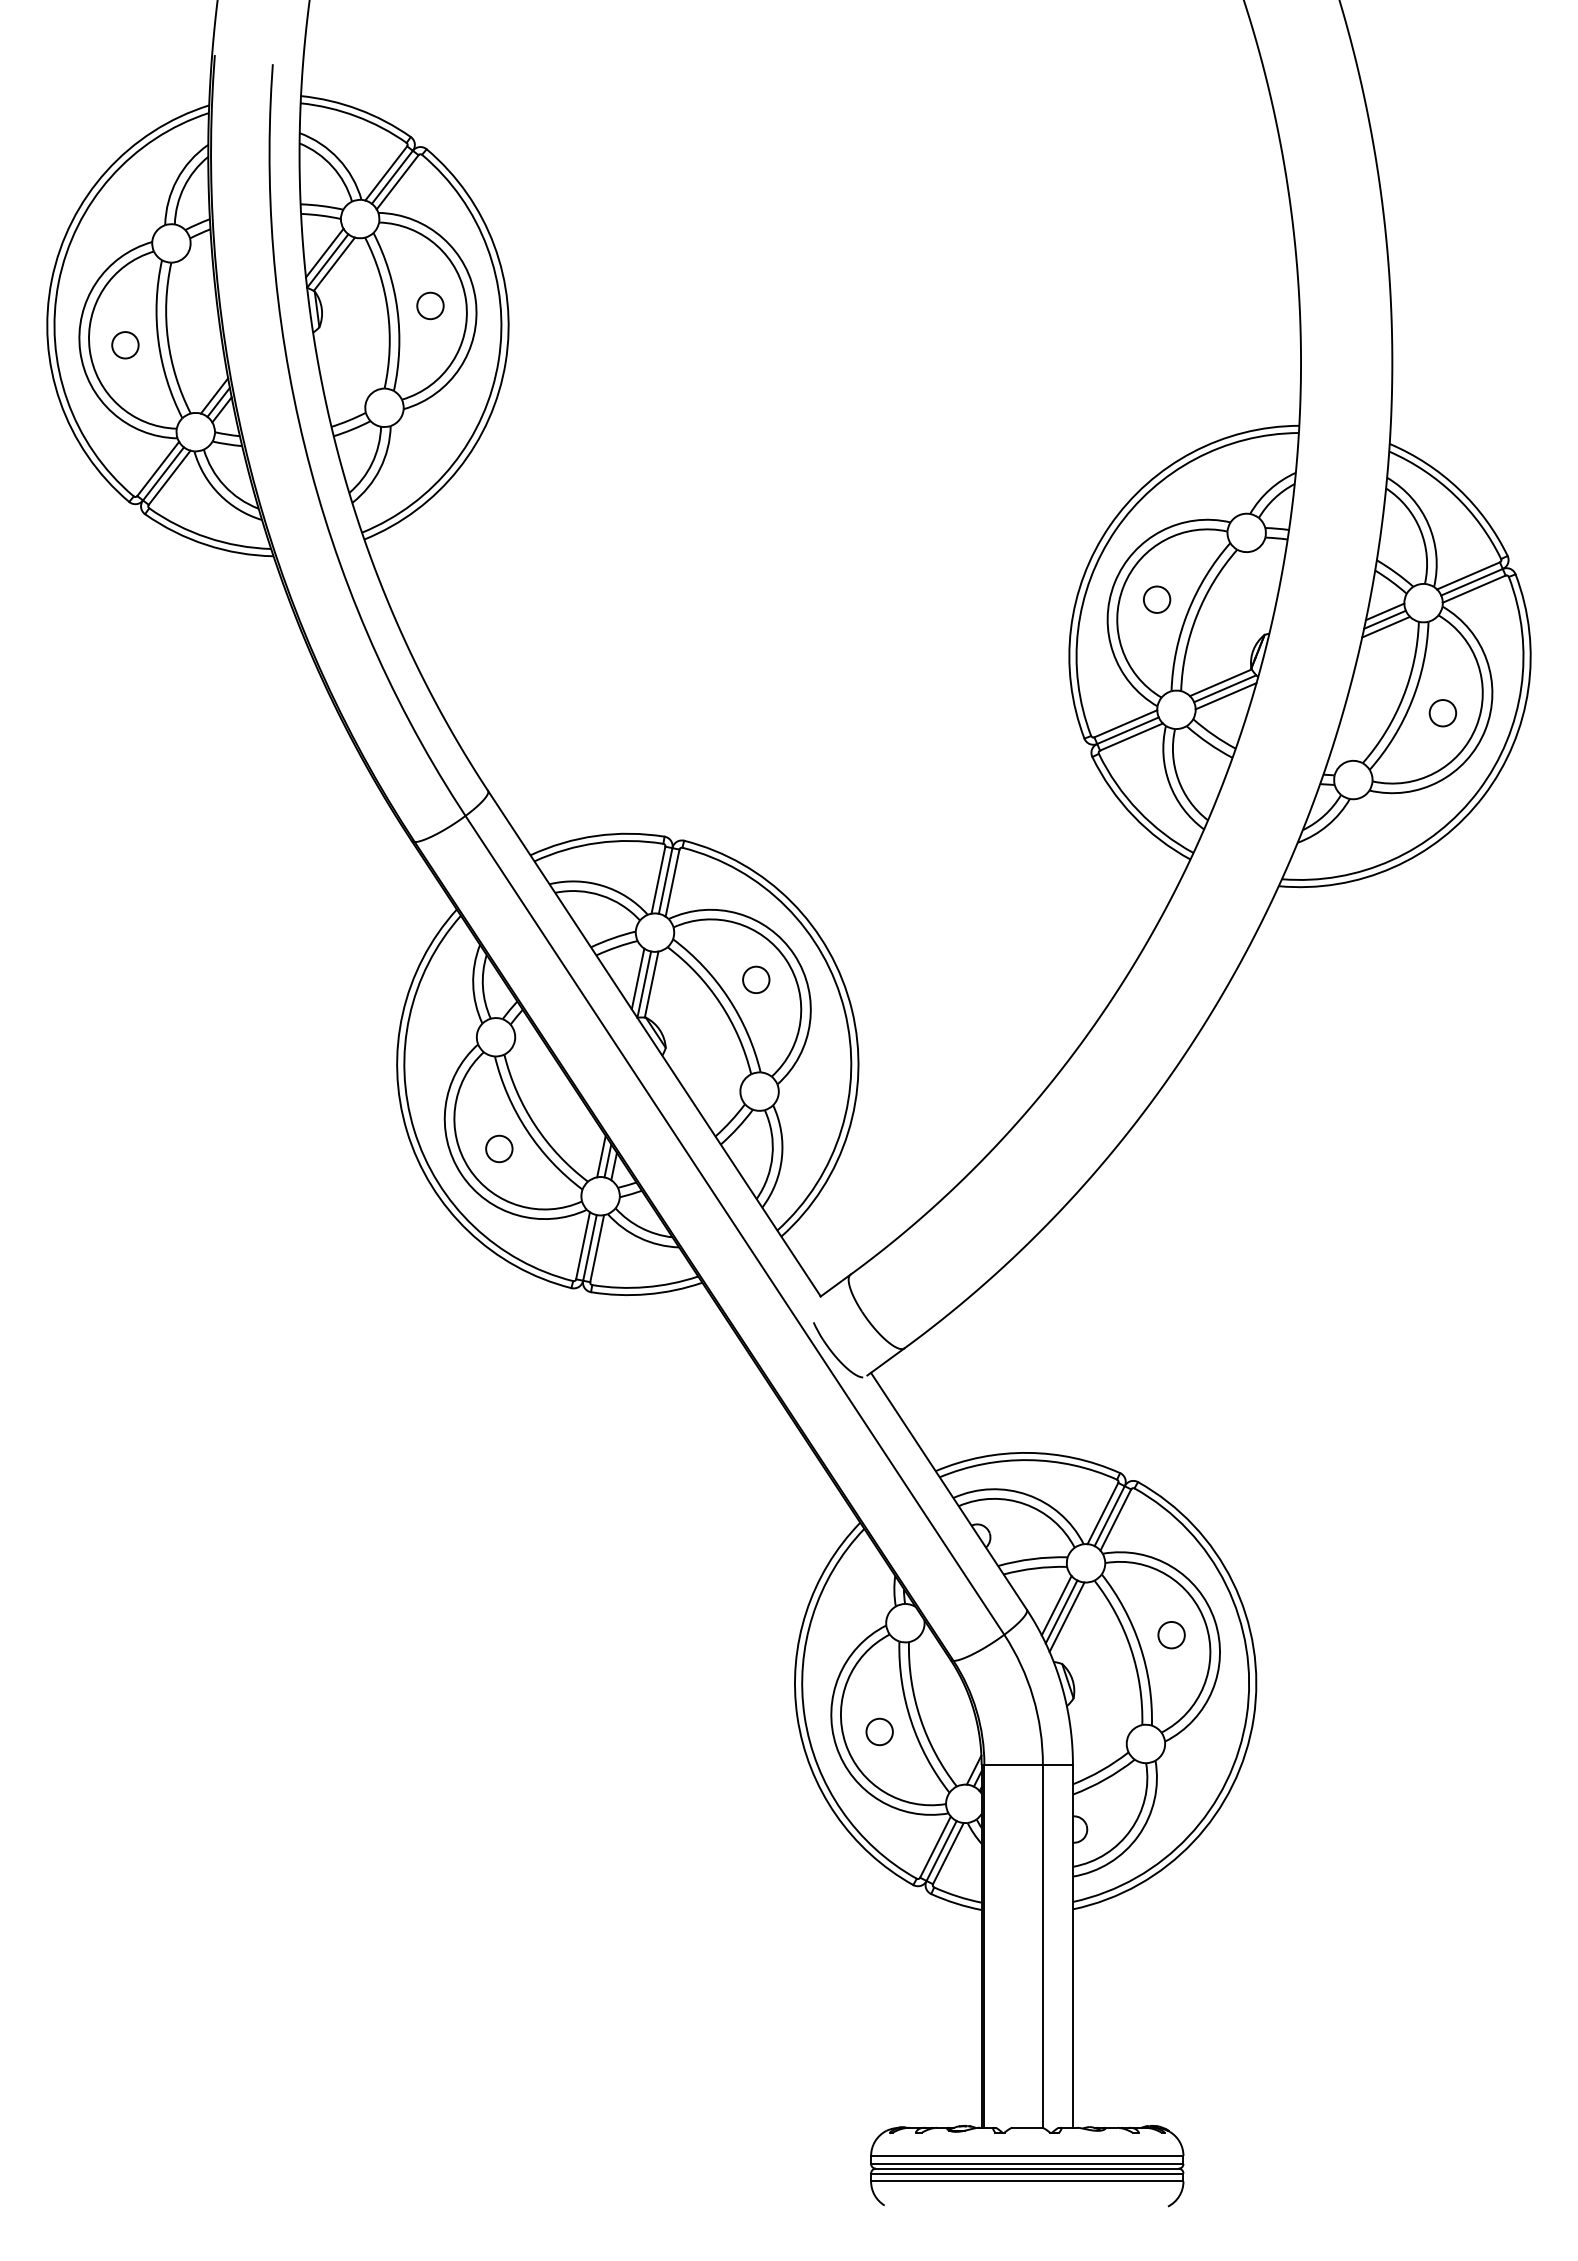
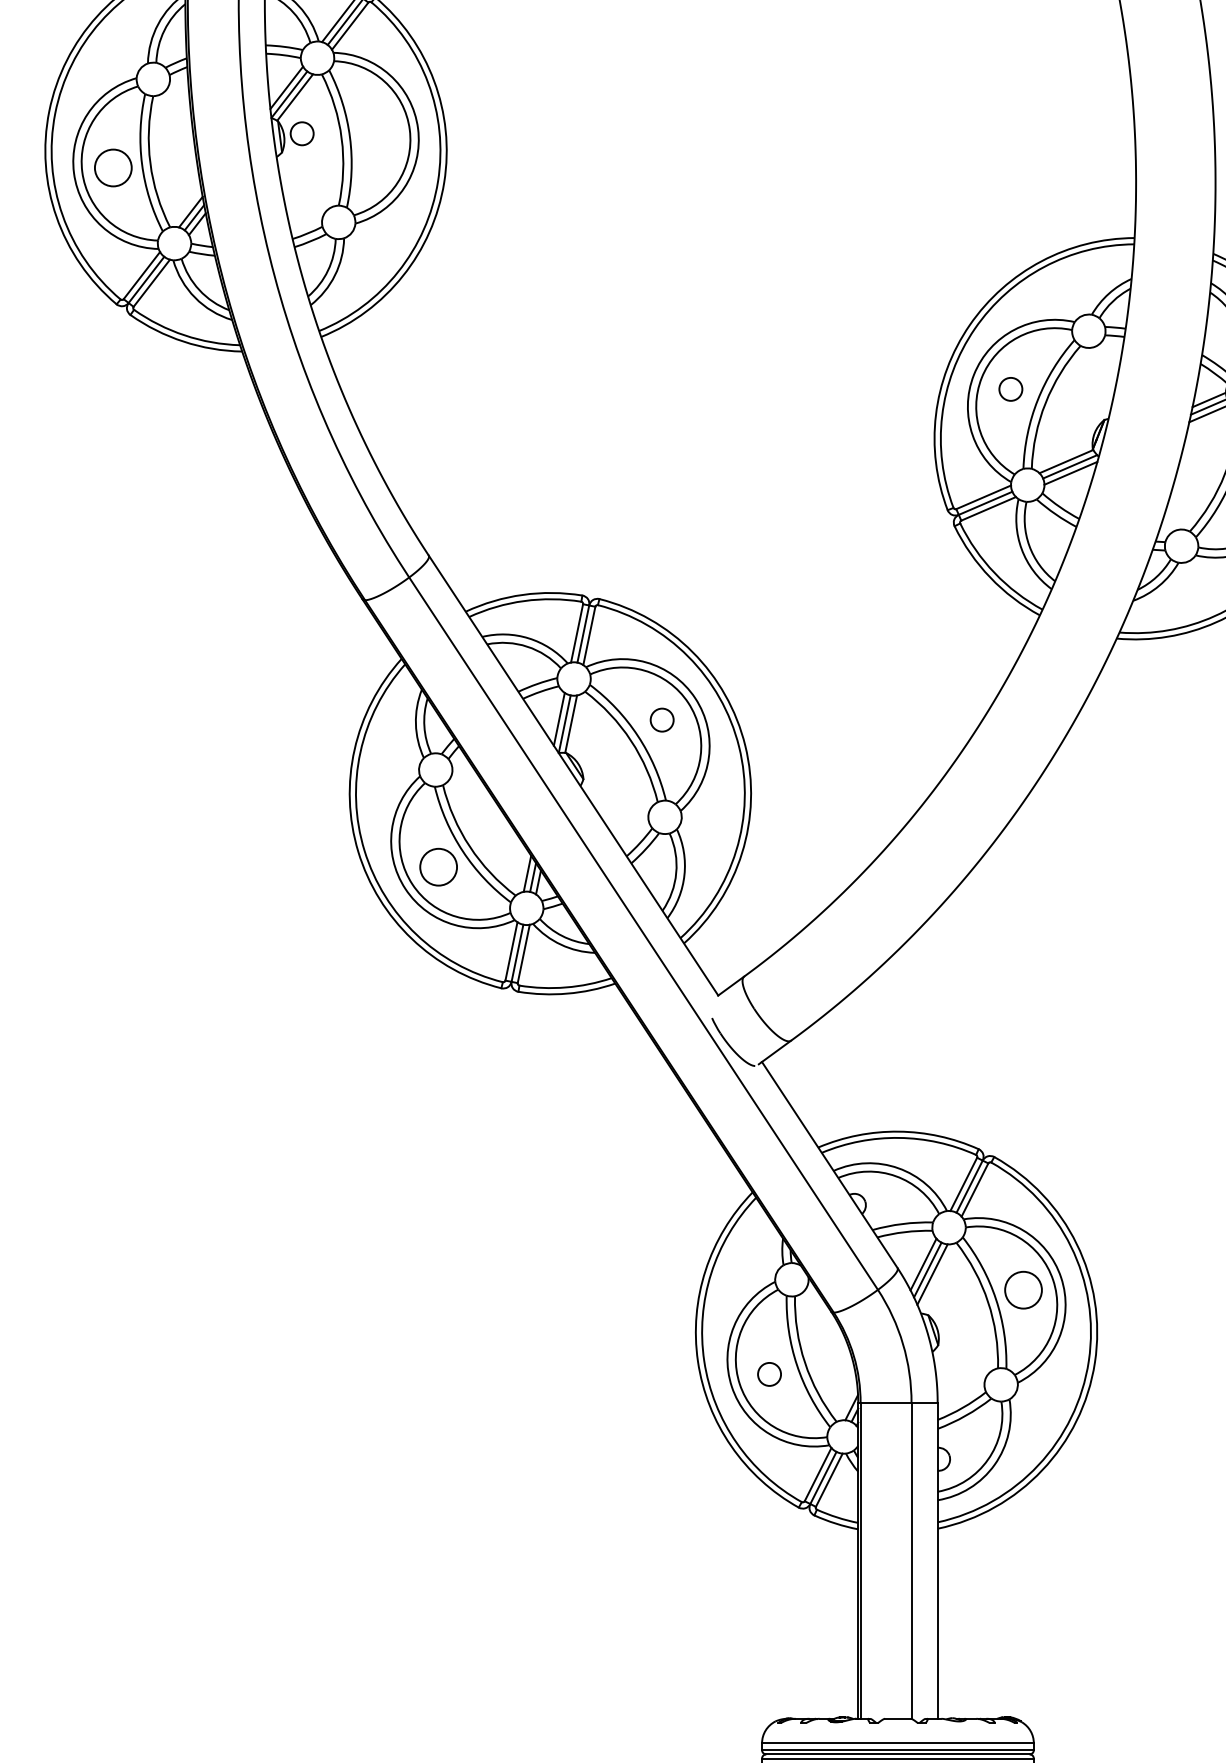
circle: (430, 305) -> (302, 133), moved
circle: (125, 345) -> (113, 168), size x1.6
circle: (499, 1148) -> (438, 866), size x1.6
circle: (1171, 1634) -> (1023, 1289), size x1.6

